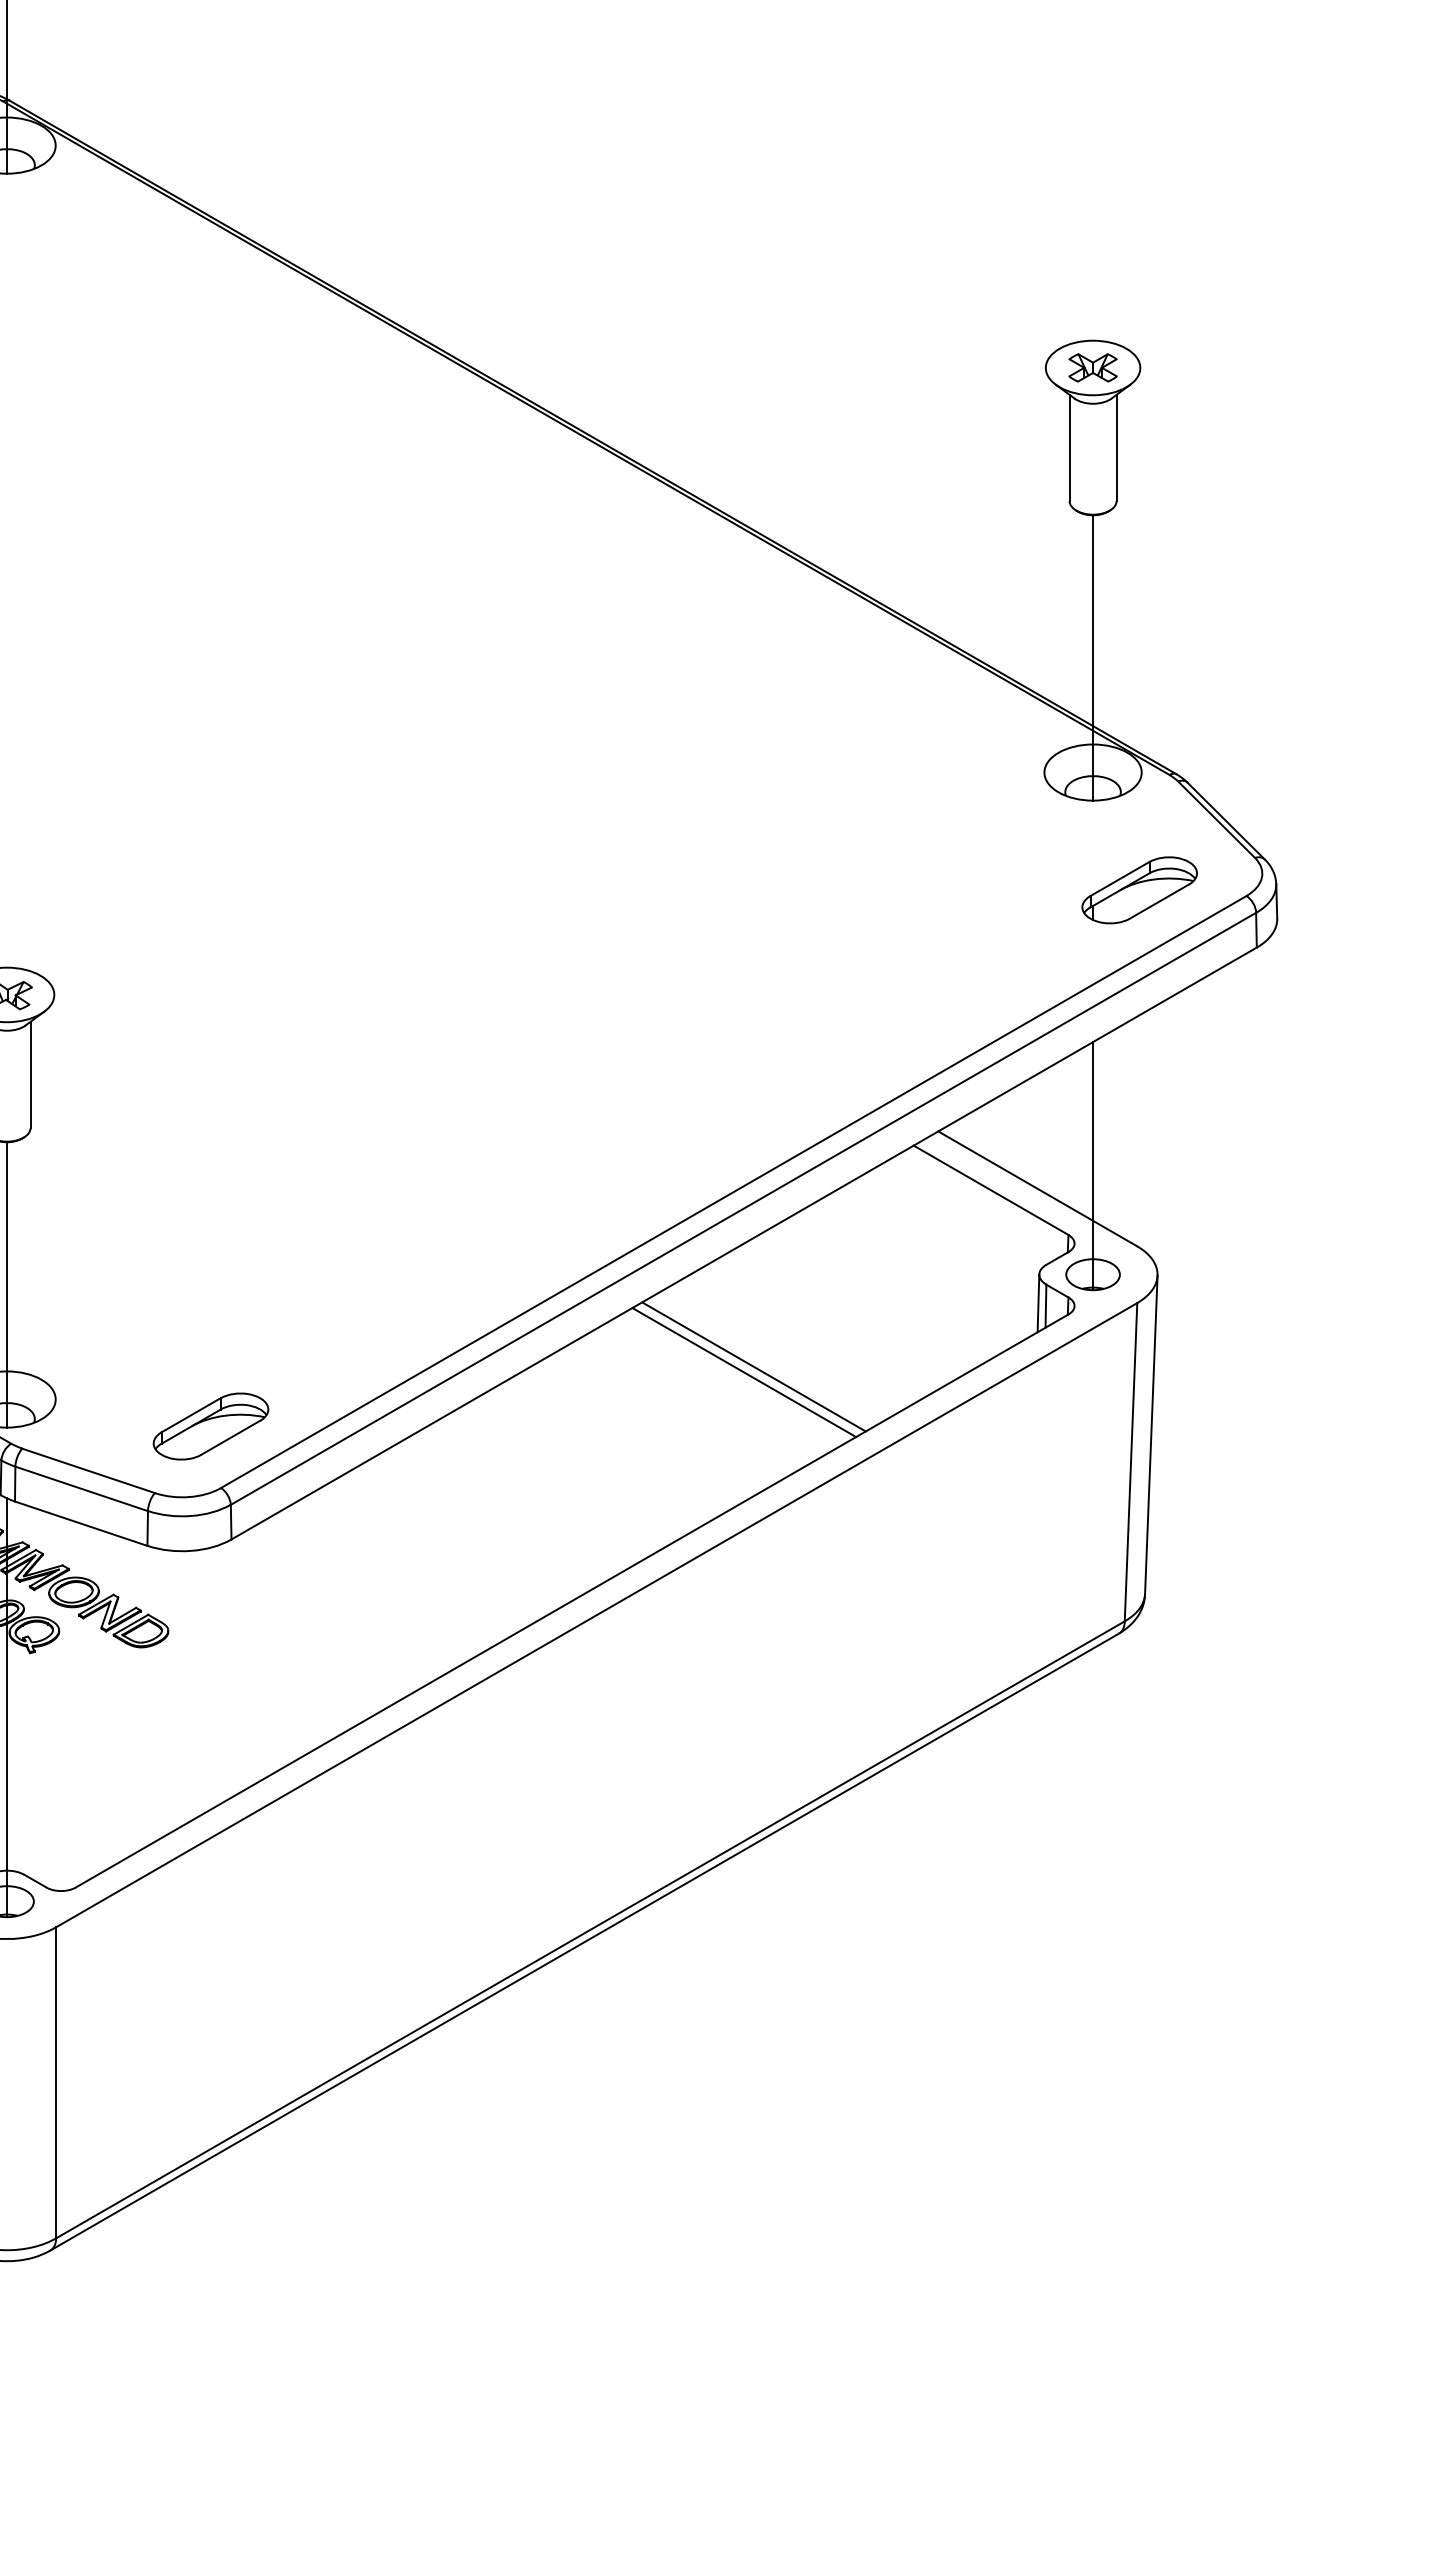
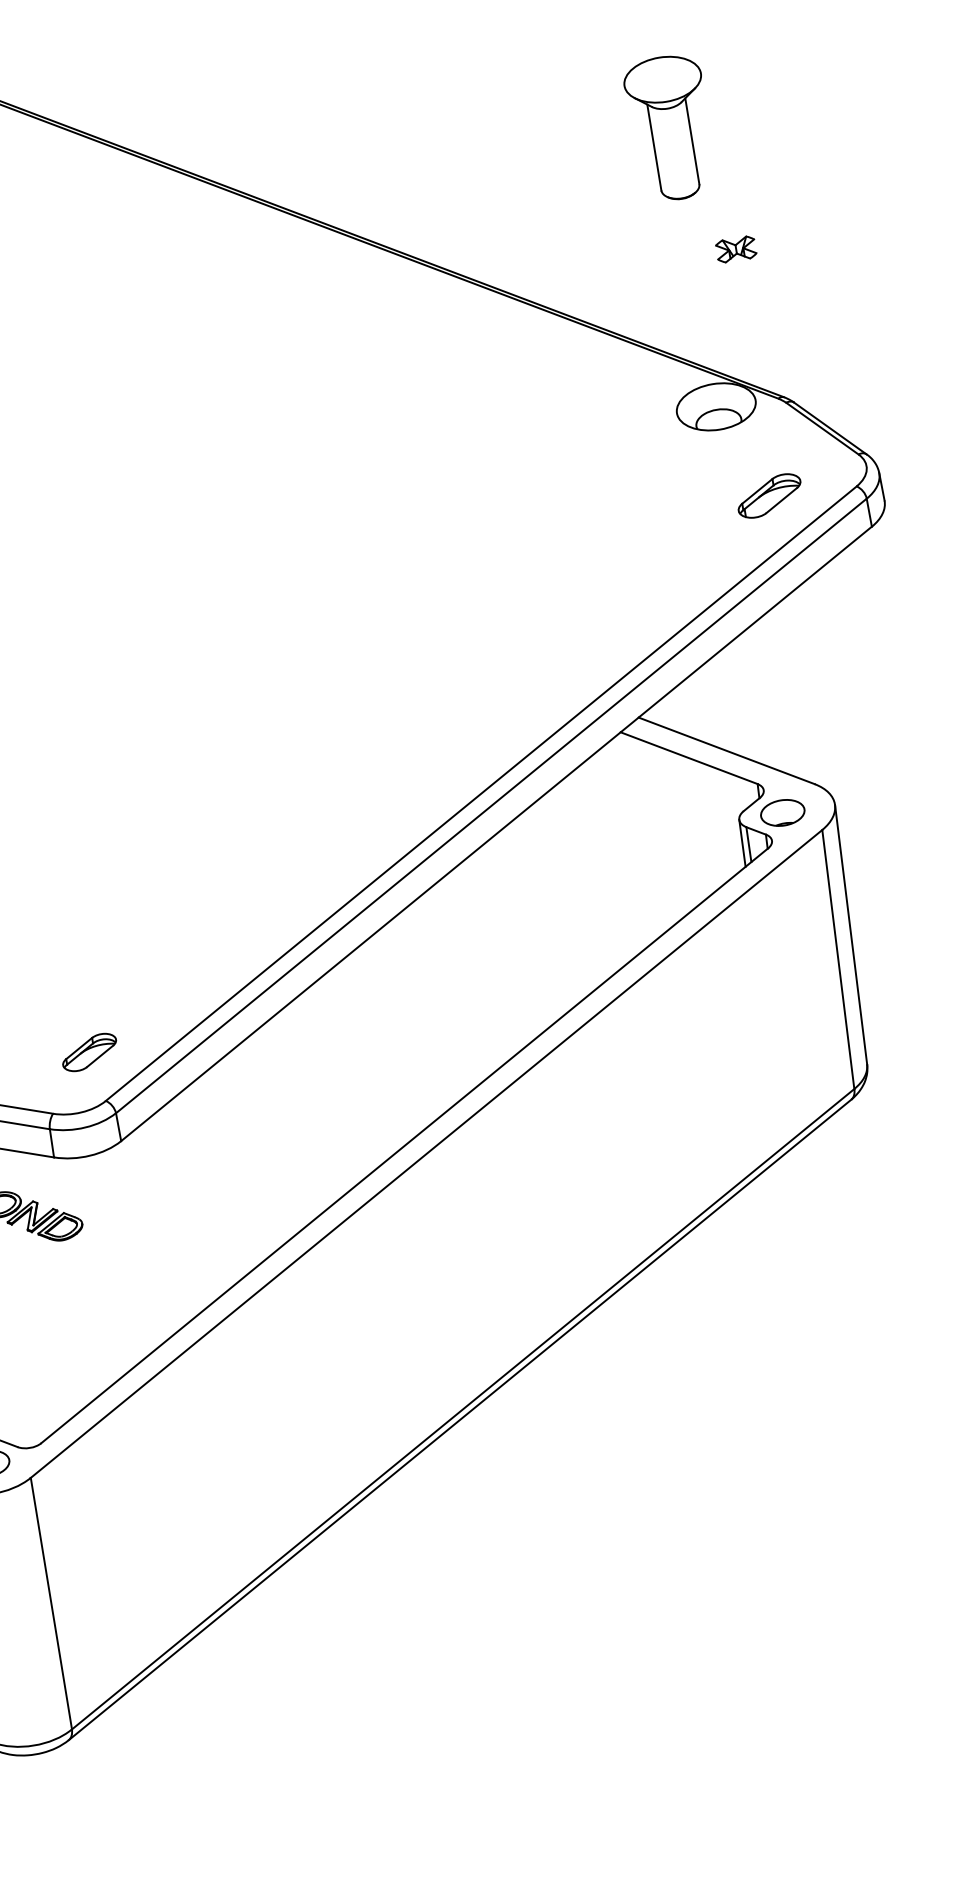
part: (1092, 367) -> (735, 249), moved
line: (1093, 657) -> (701, 313), removed
part: (1139, 890) -> (769, 496), size x0.7
line: (1093, 1165) -> (768, 724), removed
line: (753, 1366) -> (520, 932), removed
line: (744, 1372) -> (513, 938), removed
part: (210, 1426) -> (89, 1052), size x0.6

